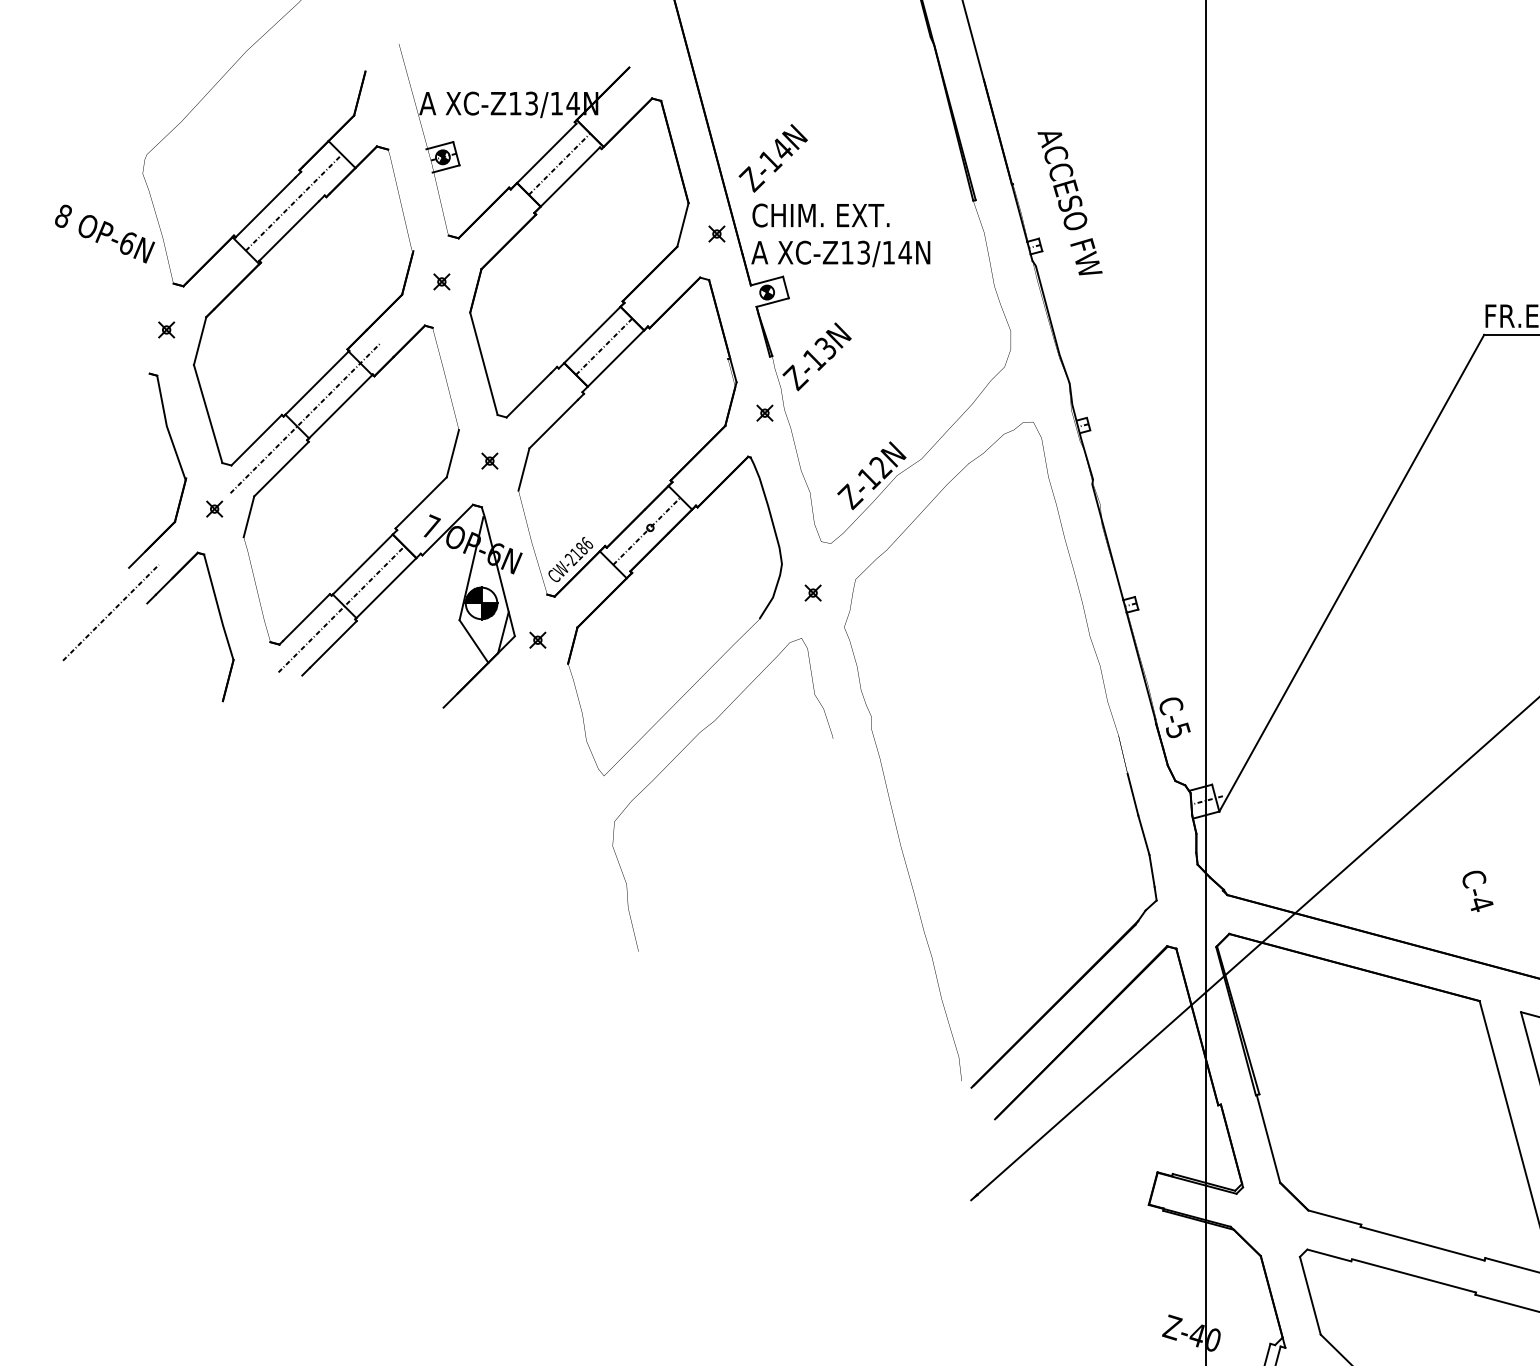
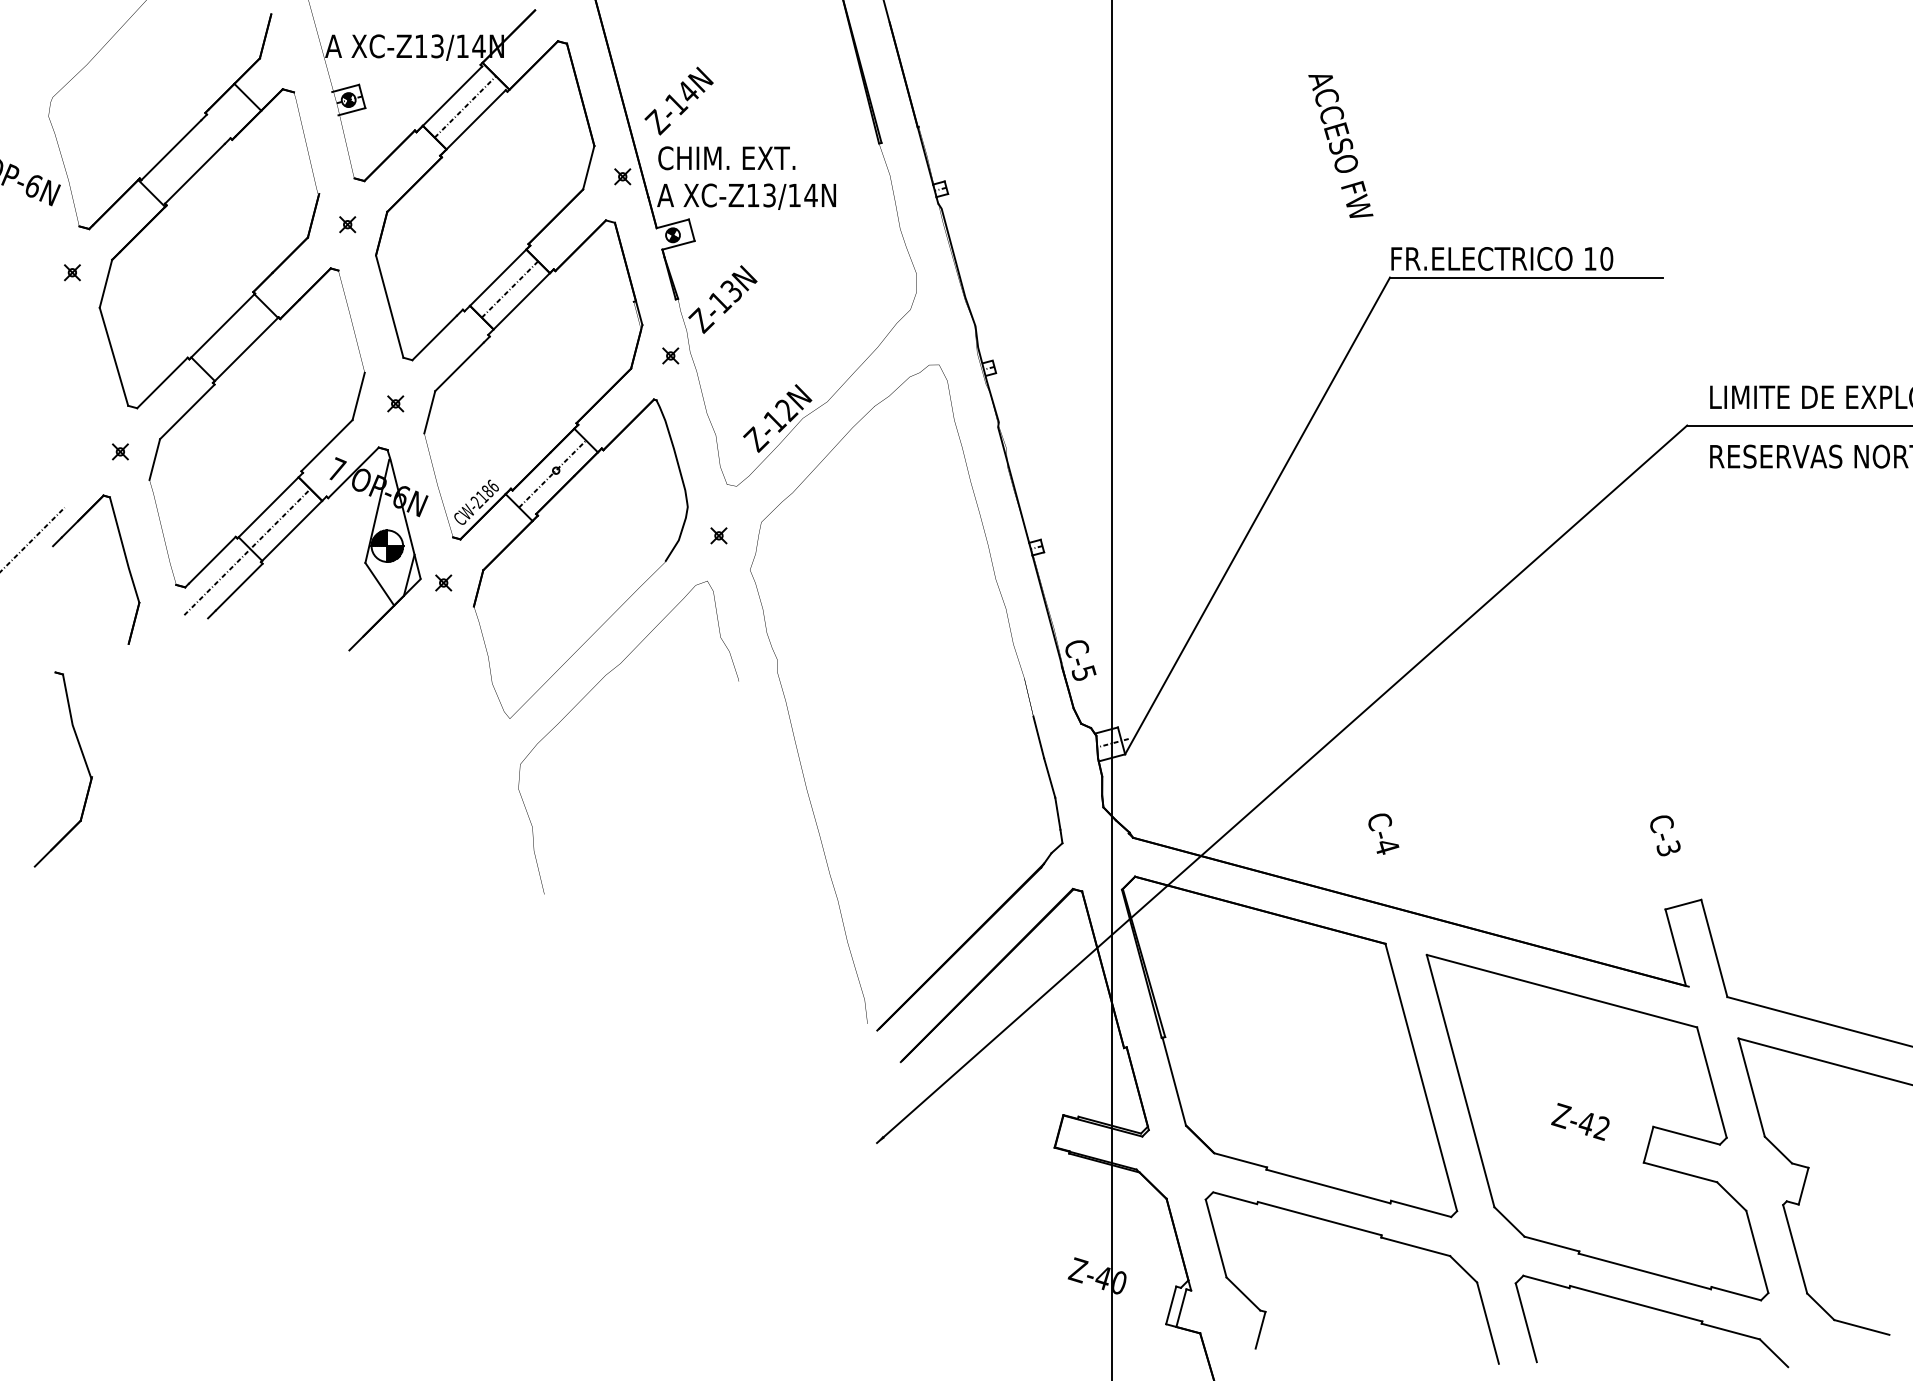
line: (293, 202) -> (199, 145), removed
text: (1069, 203) -> (1340, 146), moved
line: (305, 417) -> (211, 360), removed
part: (178, 463) -> (84, 762), moved

